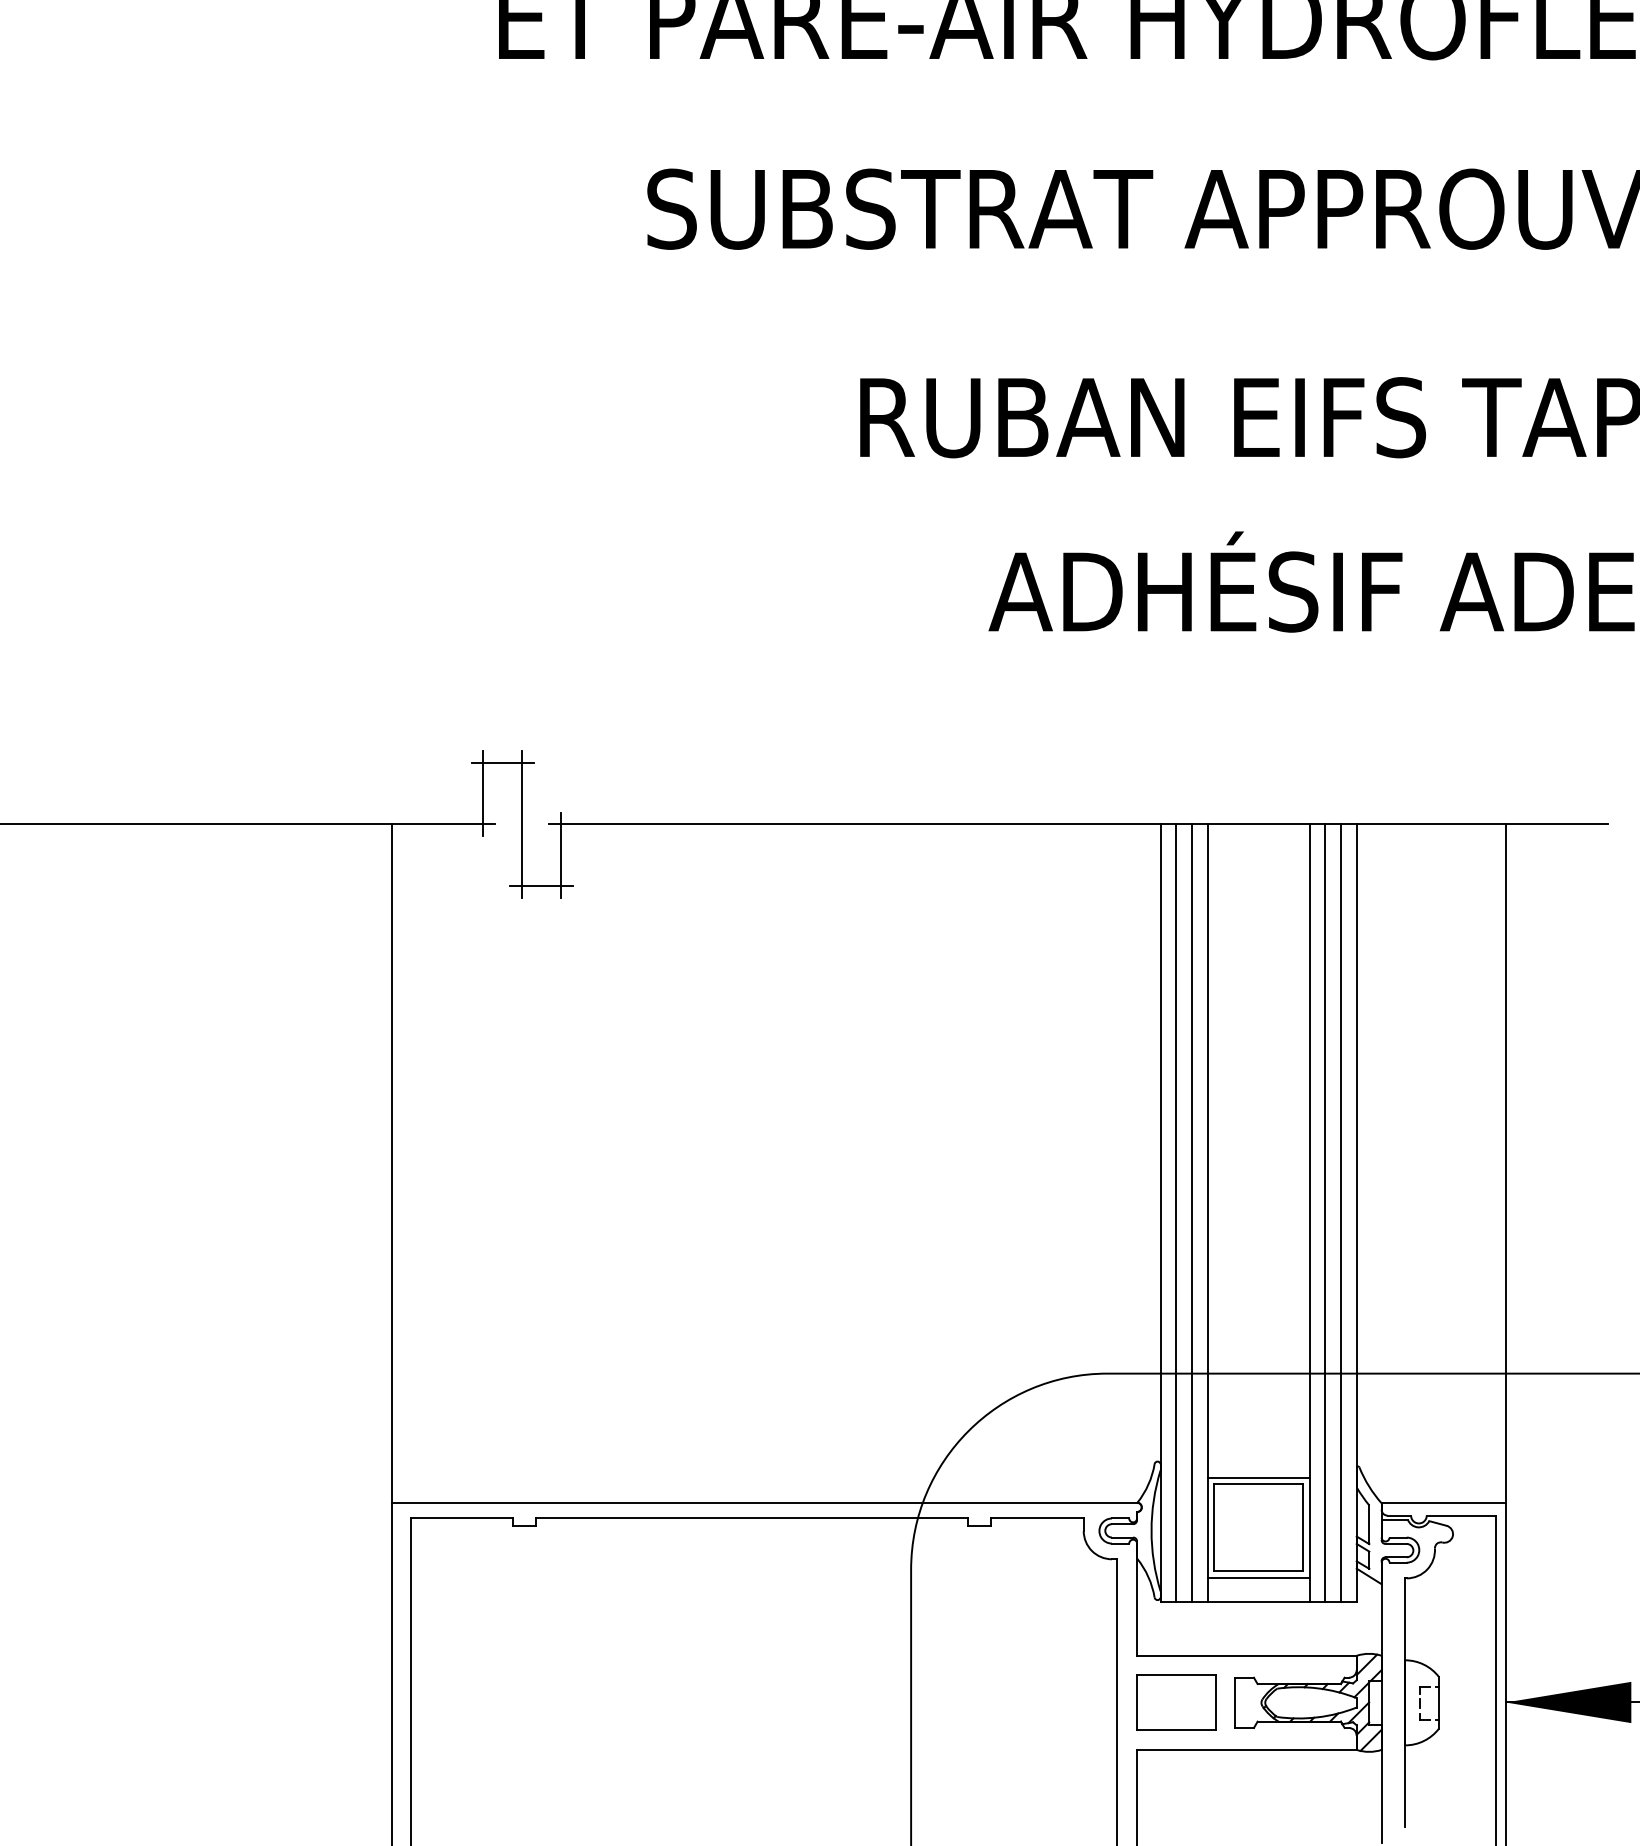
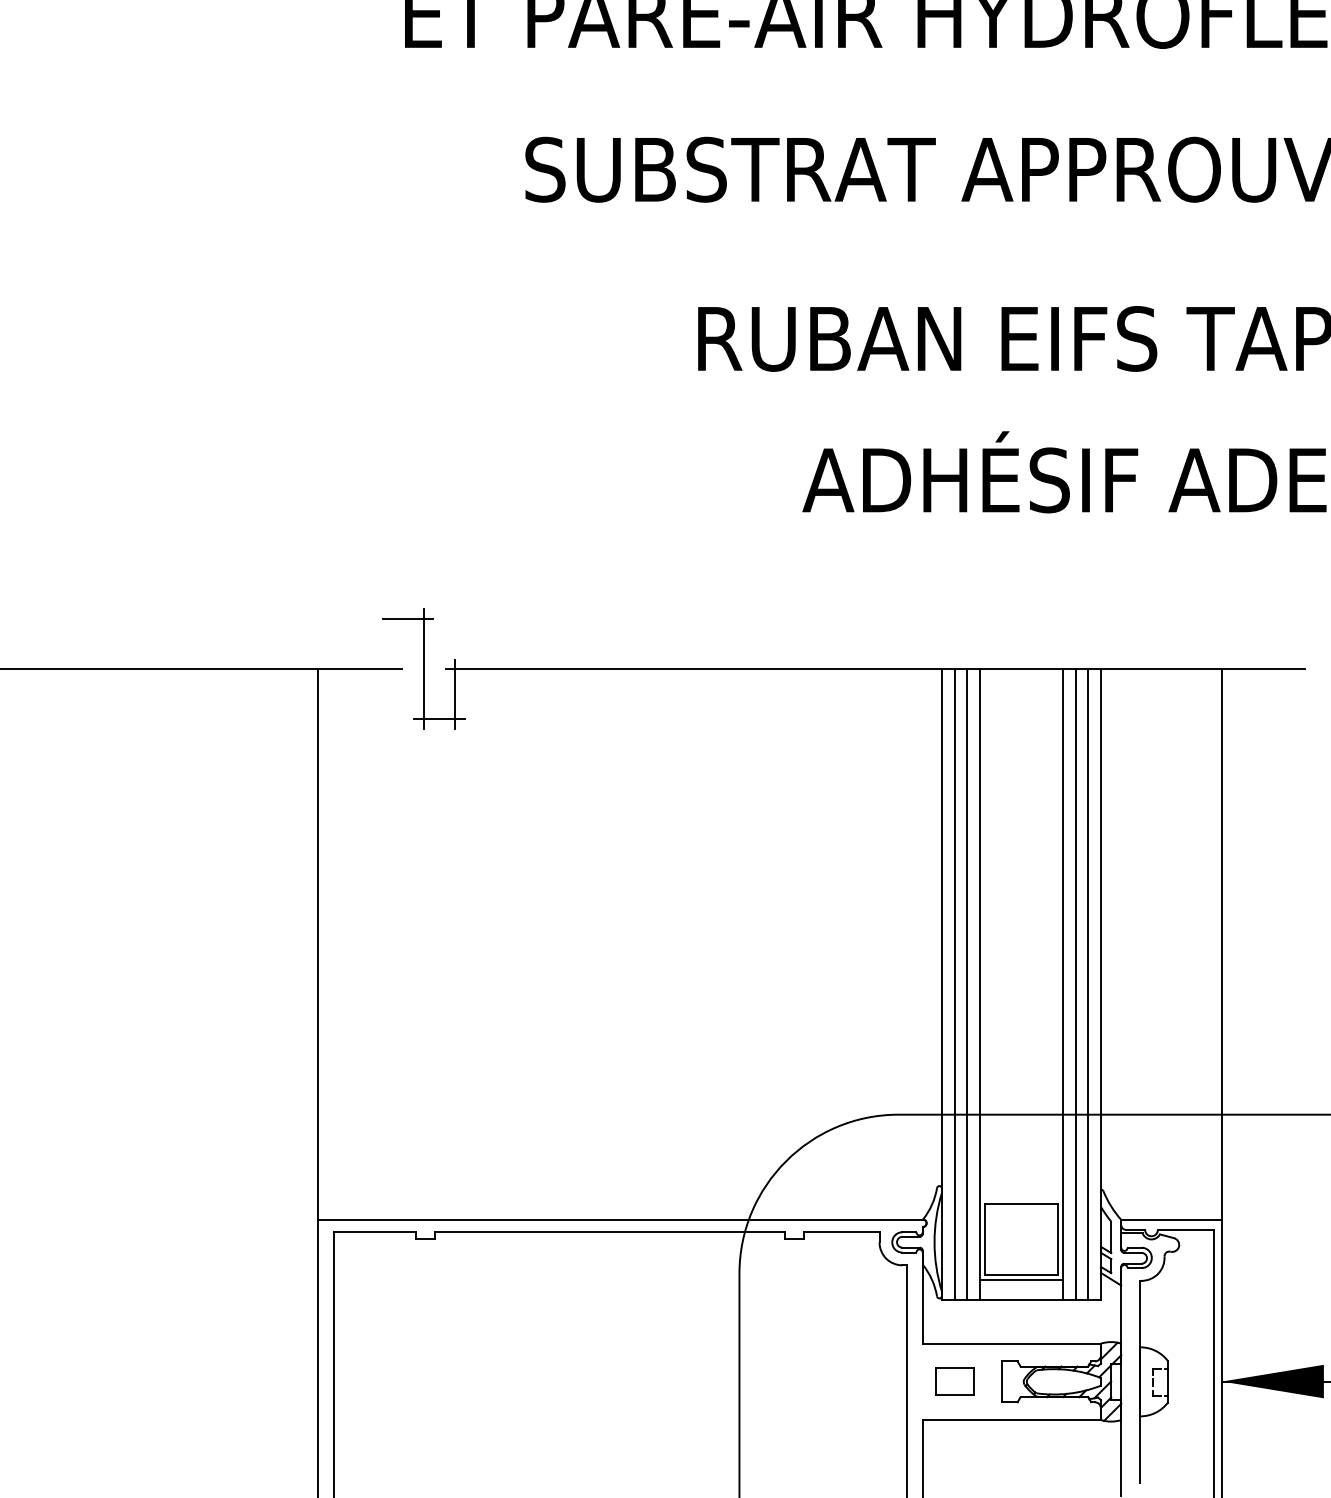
line: (483, 793) -> (392, 643), removed
line: (1258, 1477) -> (1021, 1198), removed
part: (1176, 1702) -> (954, 1381), size x0.6

